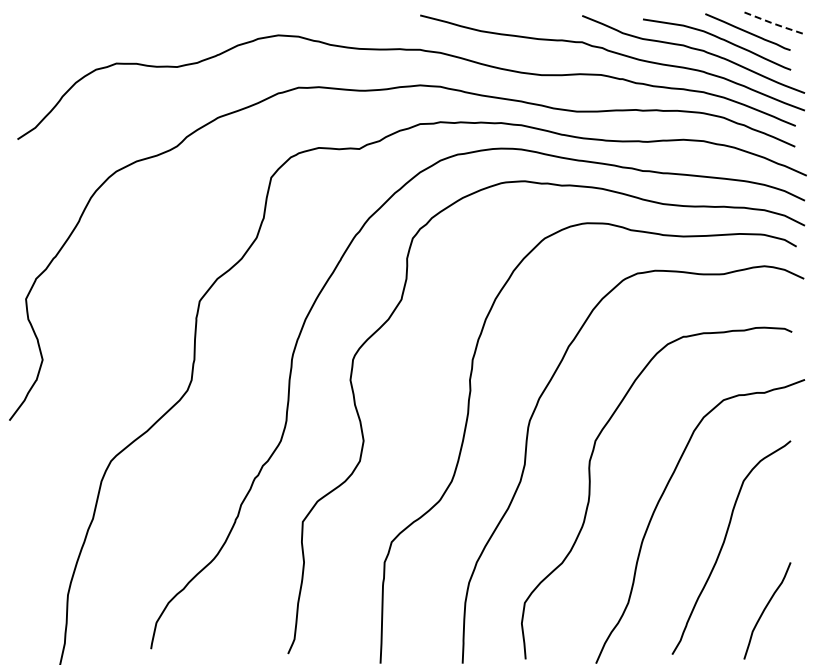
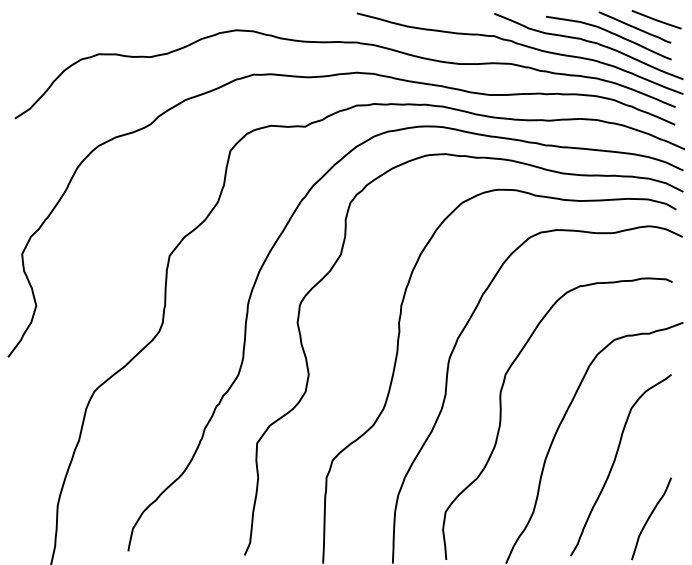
line: (773, 23) -> (656, 20), dashed -> solid

